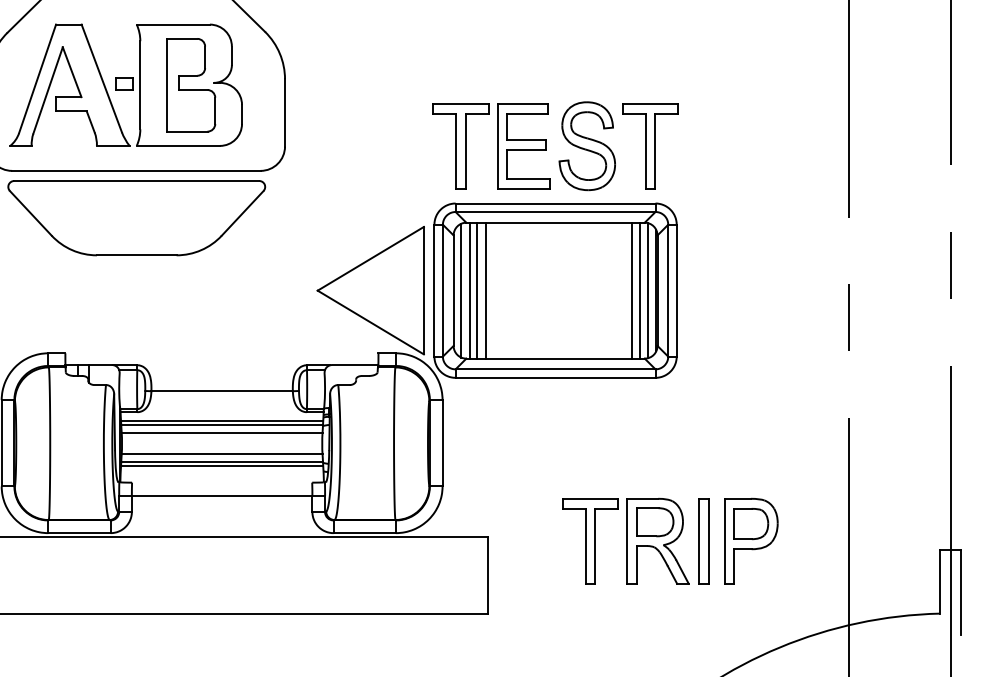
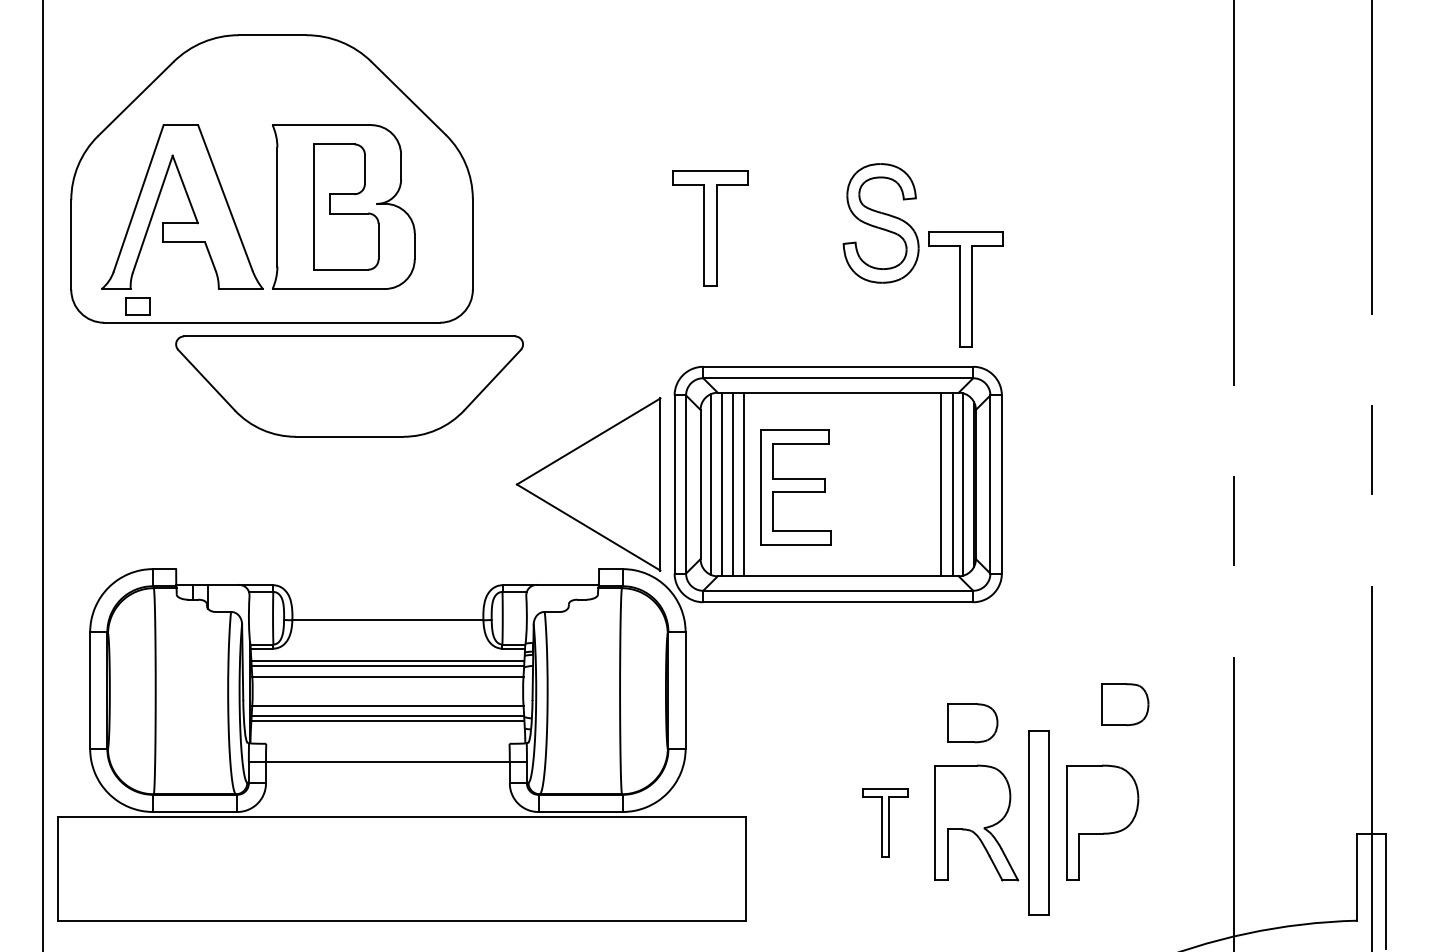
part: (124, 84) -> (137, 306), moved
part: (460, 146) -> (710, 228), moved
part: (523, 146) -> (795, 487), moved
part: (586, 146) -> (880, 223), moved
part: (136, 218) -> (349, 386), moved
part: (654, 522) -> (972, 723), moved
part: (751, 523) -> (1125, 704), moved
part: (590, 540) -> (885, 822), size x0.6
part: (703, 540) -> (1038, 822), size x1.6

